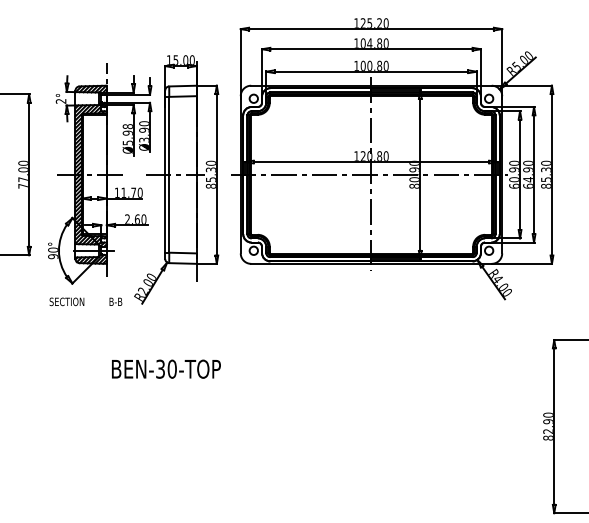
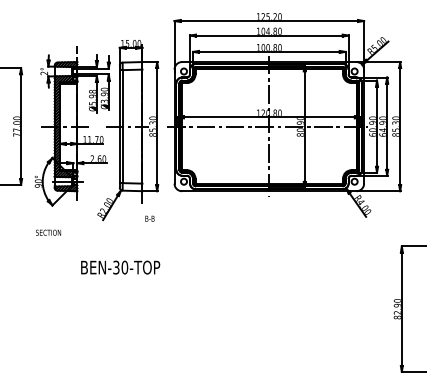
text: (66, 301) -> (48, 232), moved
text: (115, 301) -> (149, 218), moved

